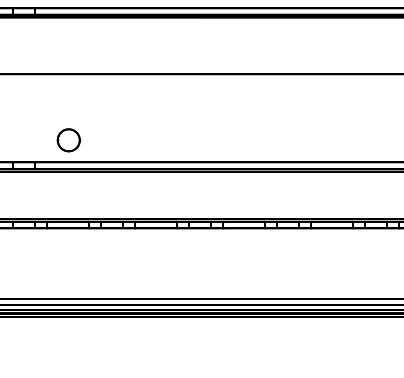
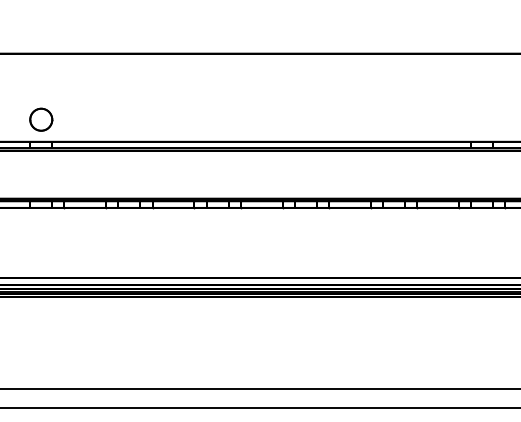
circle: (68, 140) -> (41, 119), moved

